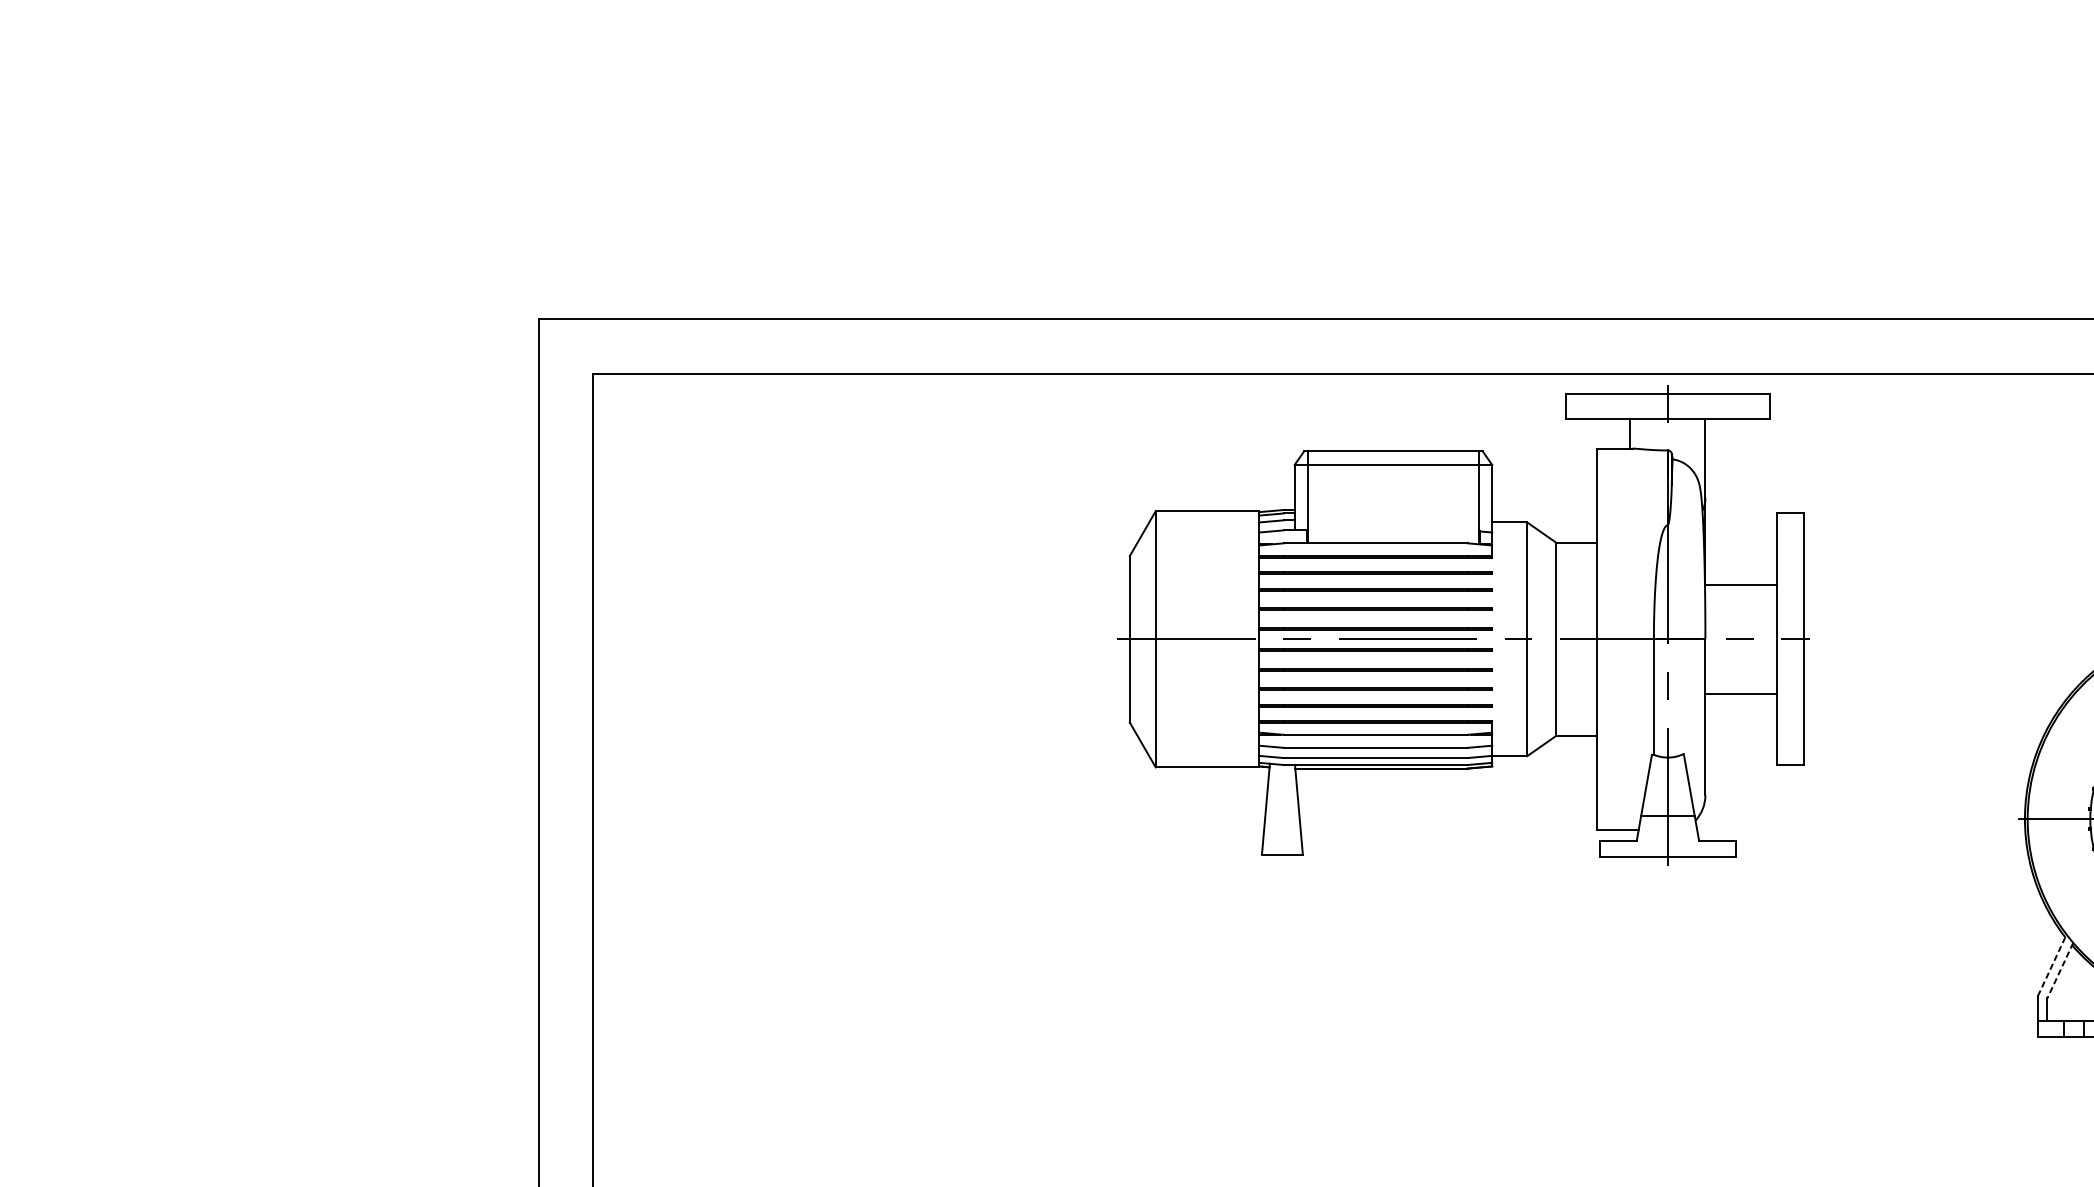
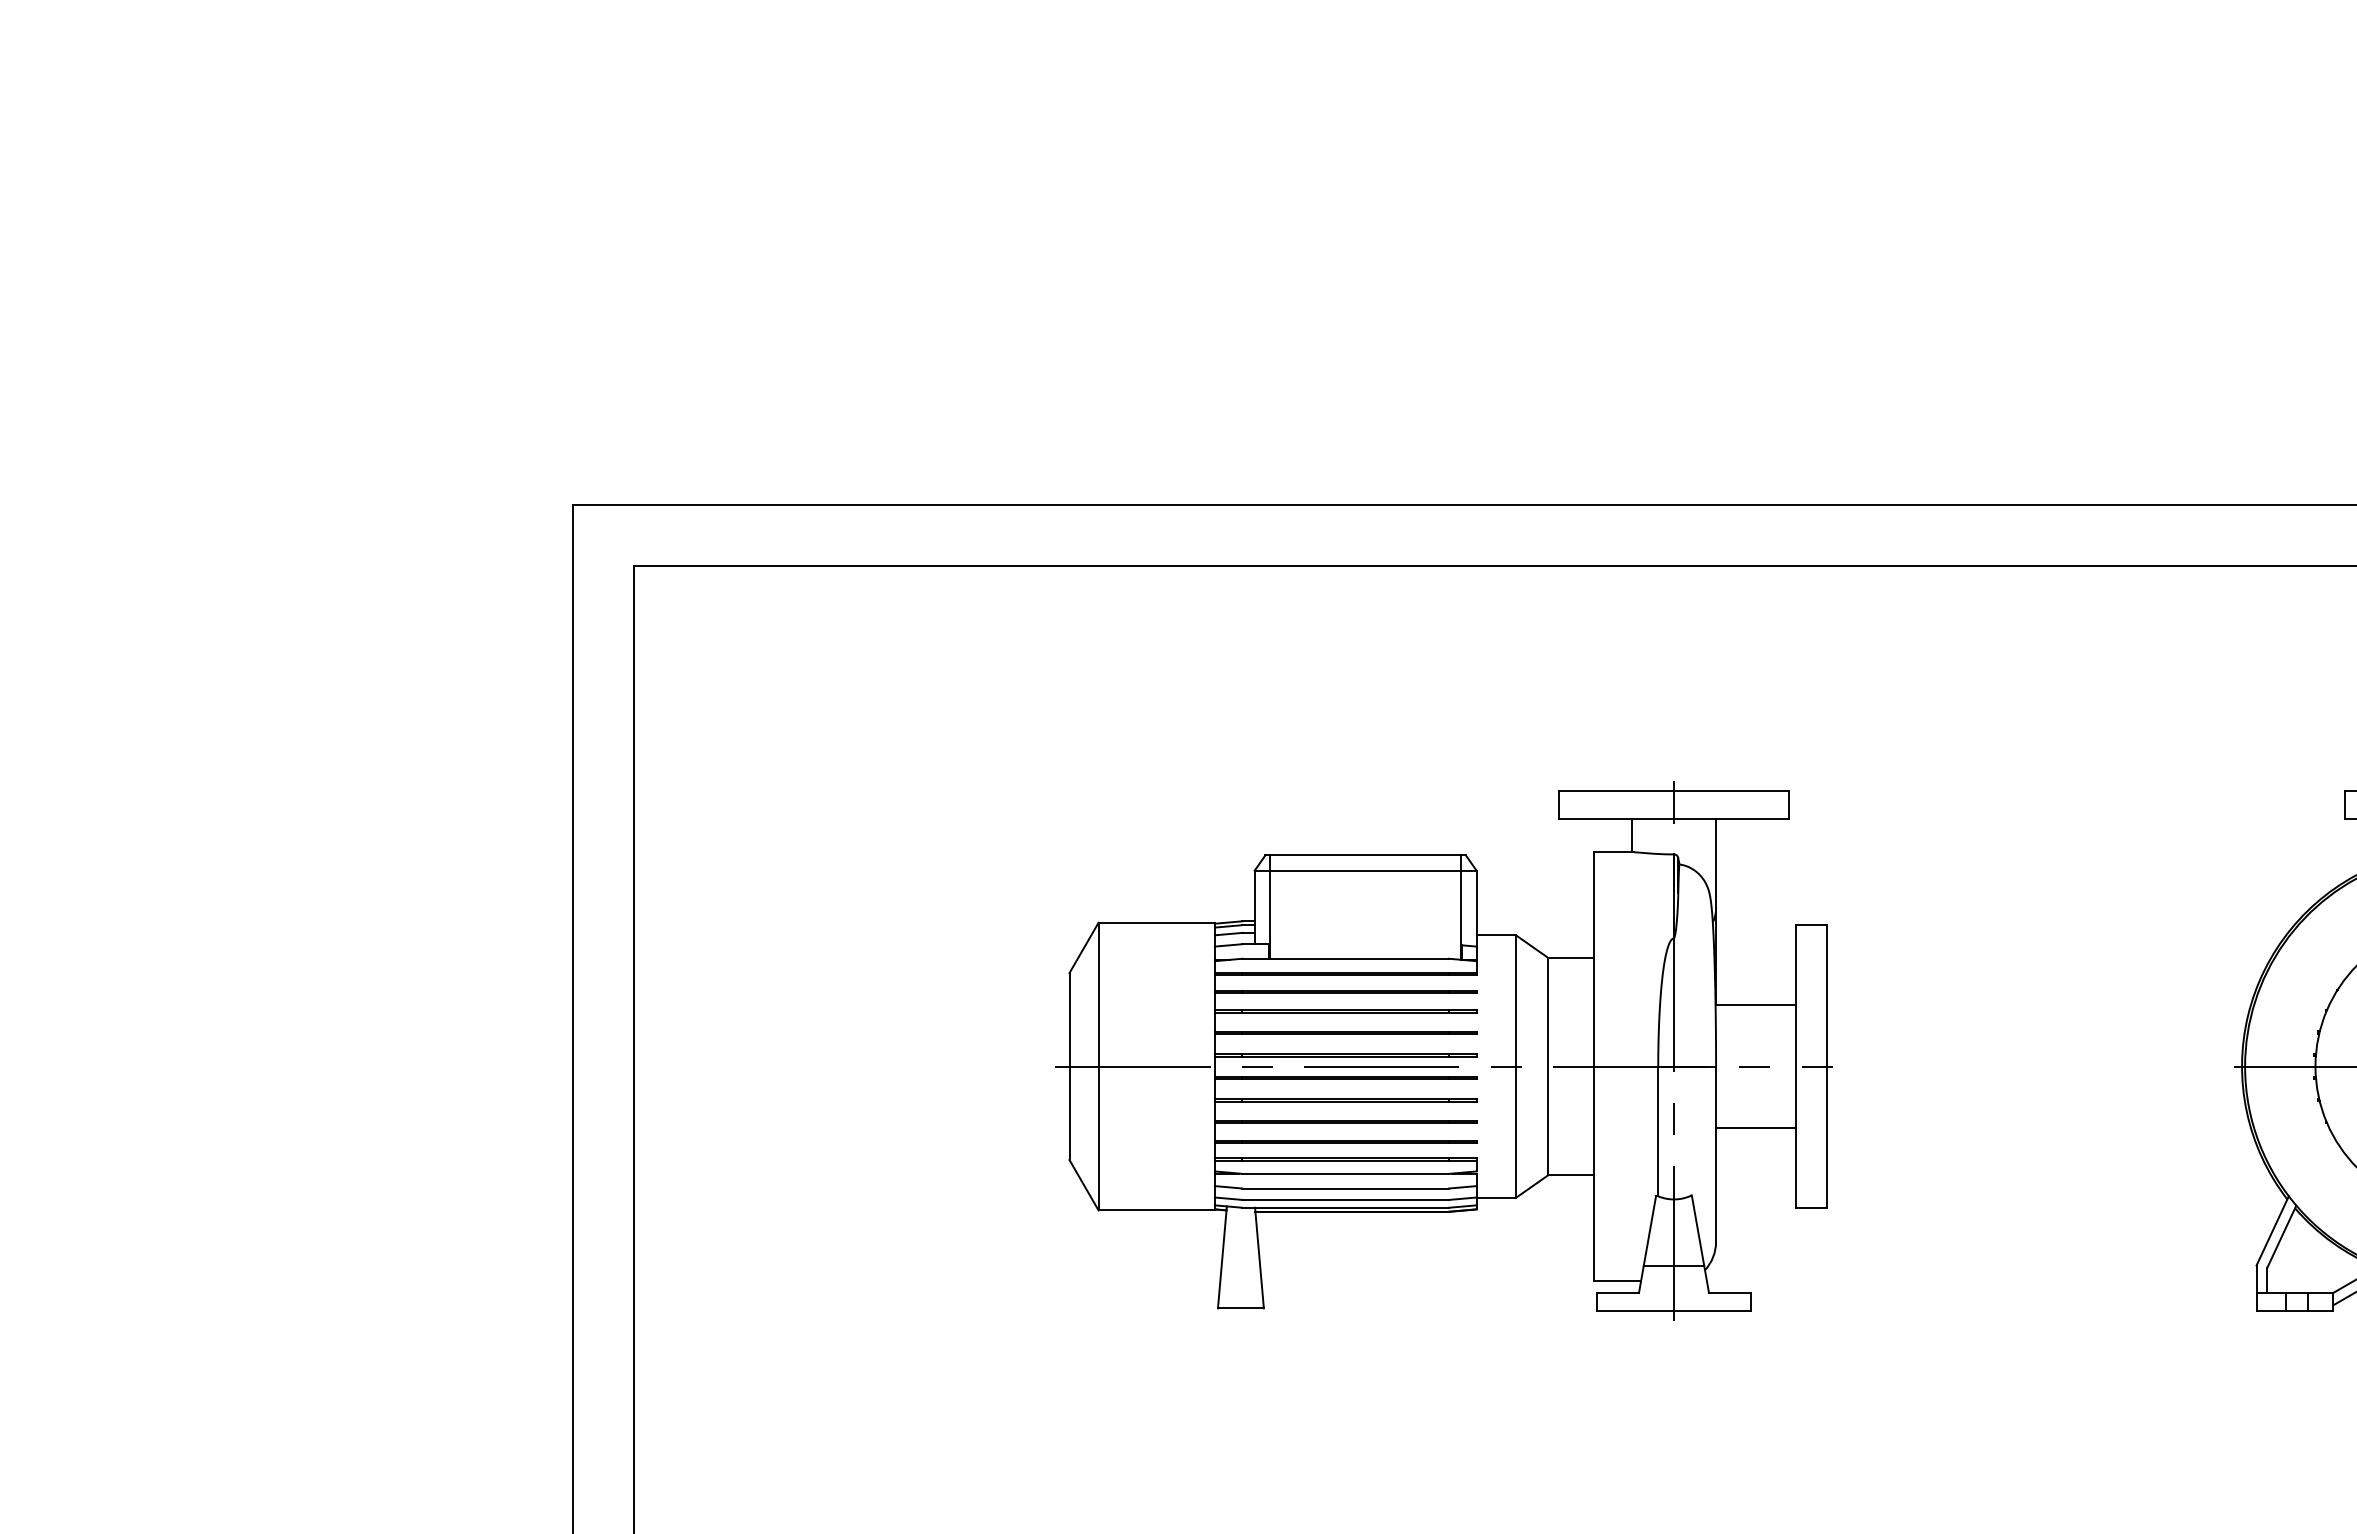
part: (1462, 625) -> (1443, 1050), moved
line: (2052, 965) -> (2272, 1230), dashed -> solid
line: (2060, 971) -> (2281, 1237), dashed -> solid

